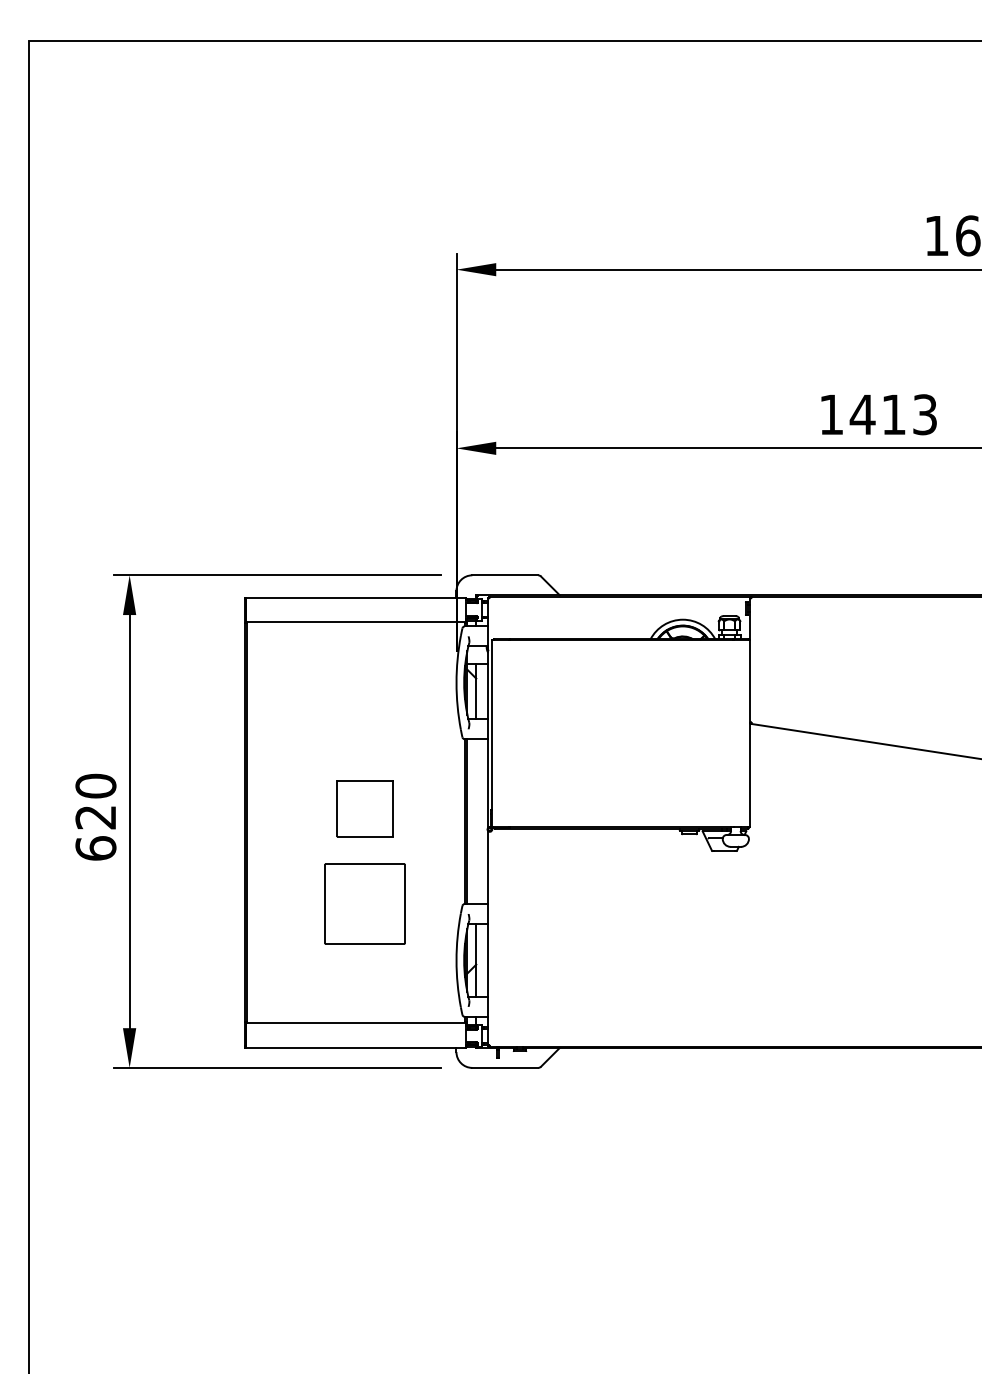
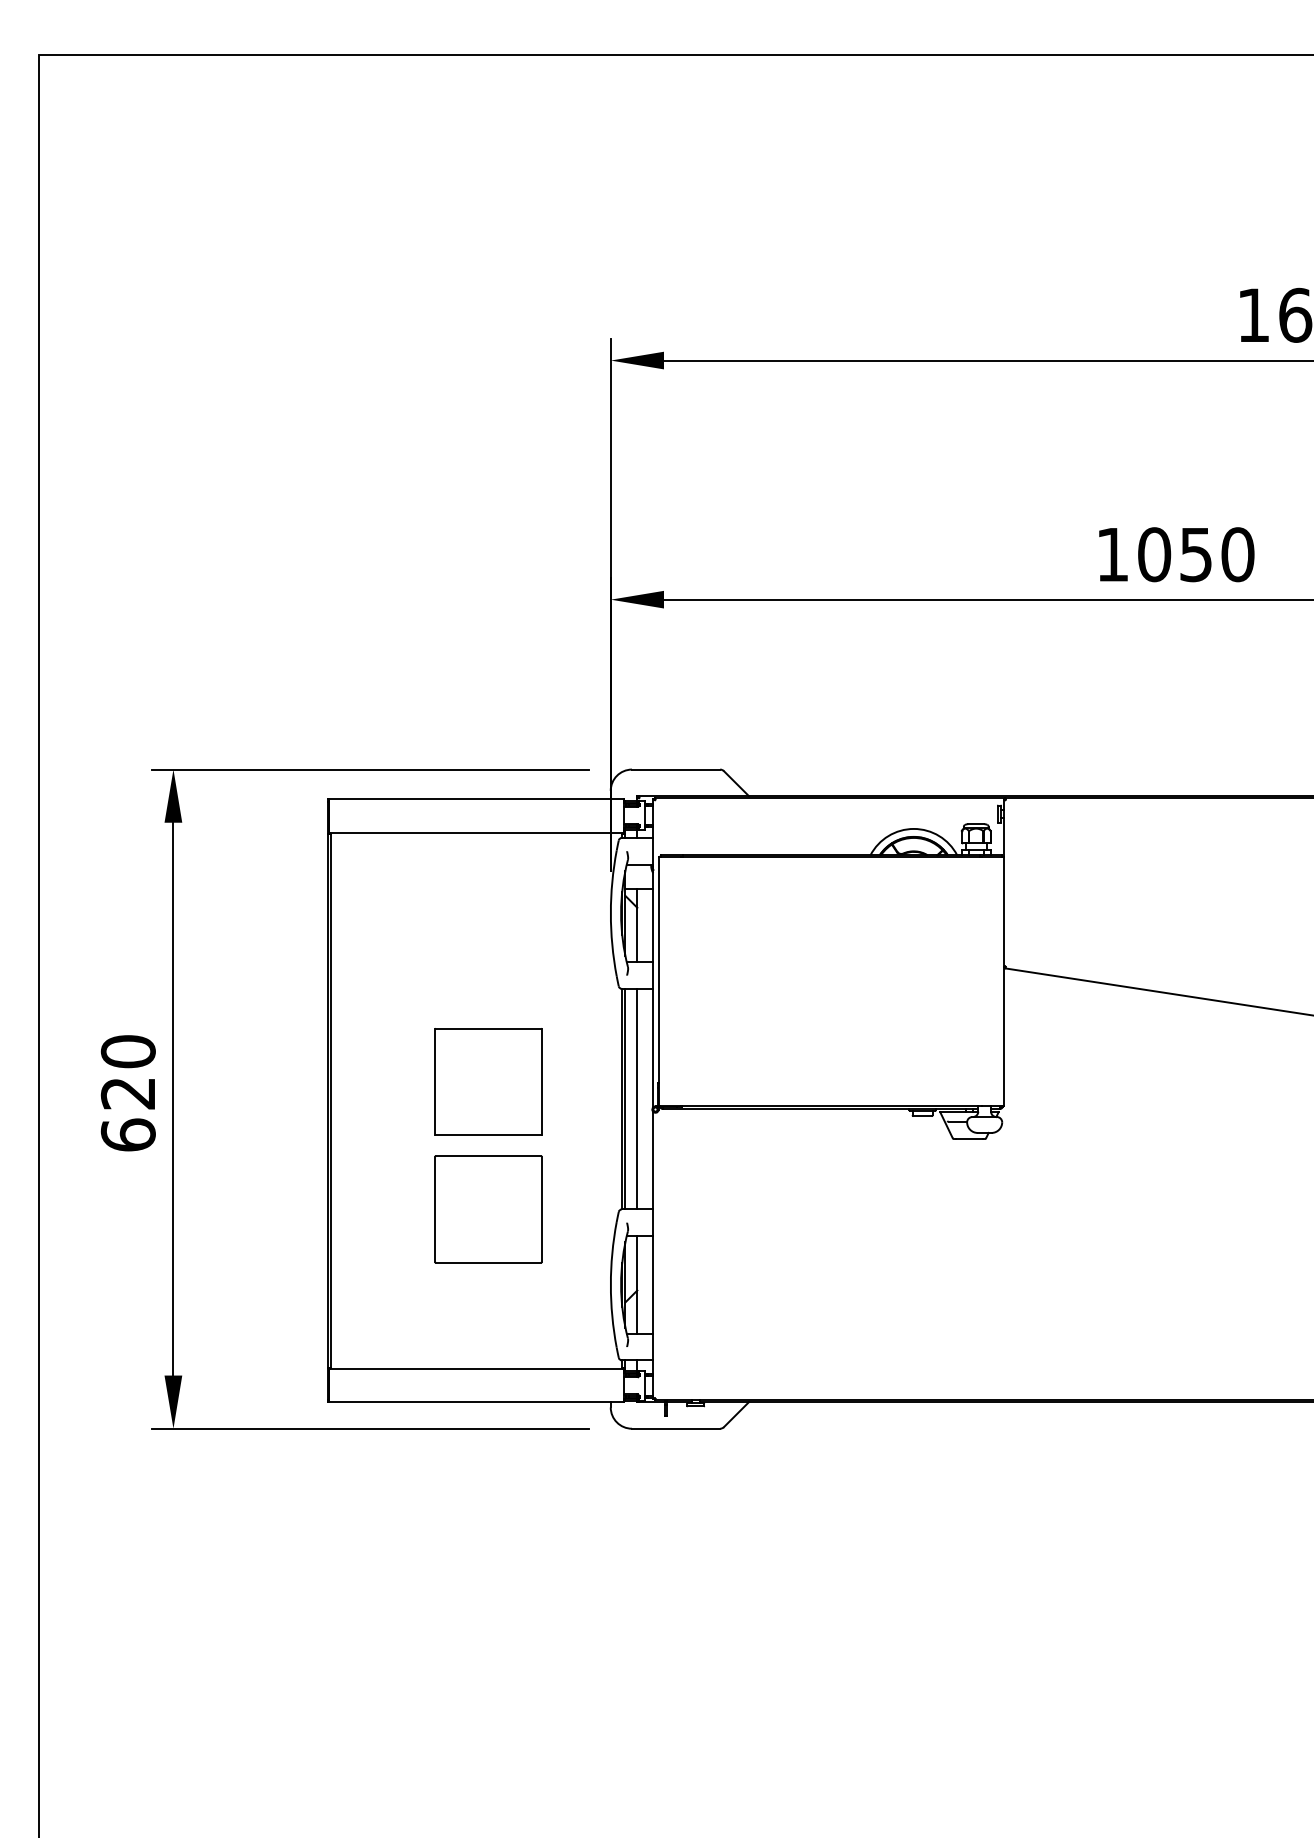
text: (893, 414) -> (1195, 554), 1413 -> 1050
part: (365, 808) -> (488, 1081), size x1.43
line: (476, 821) -> (637, 1098), added

